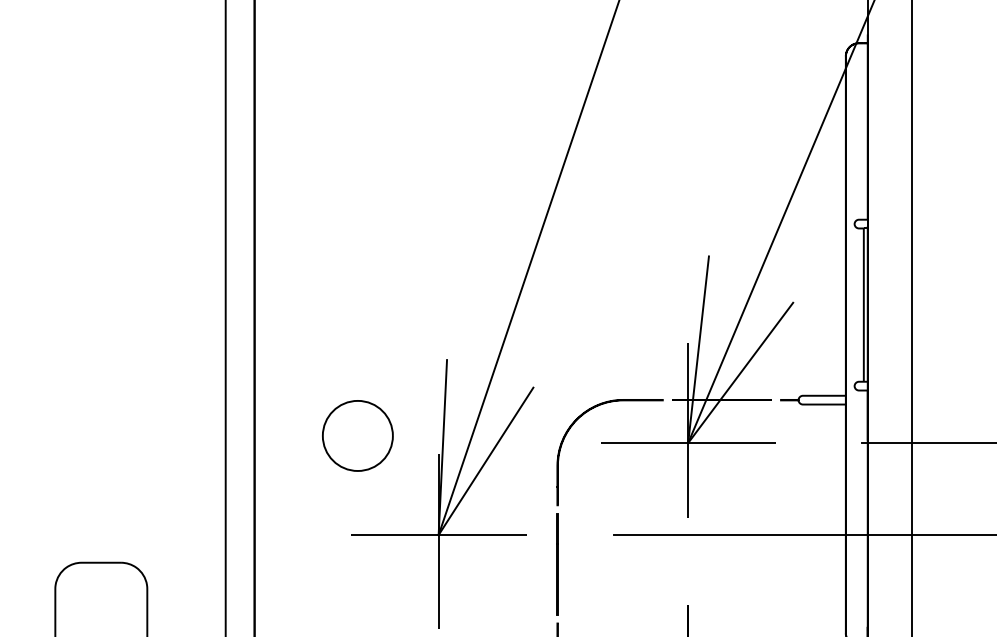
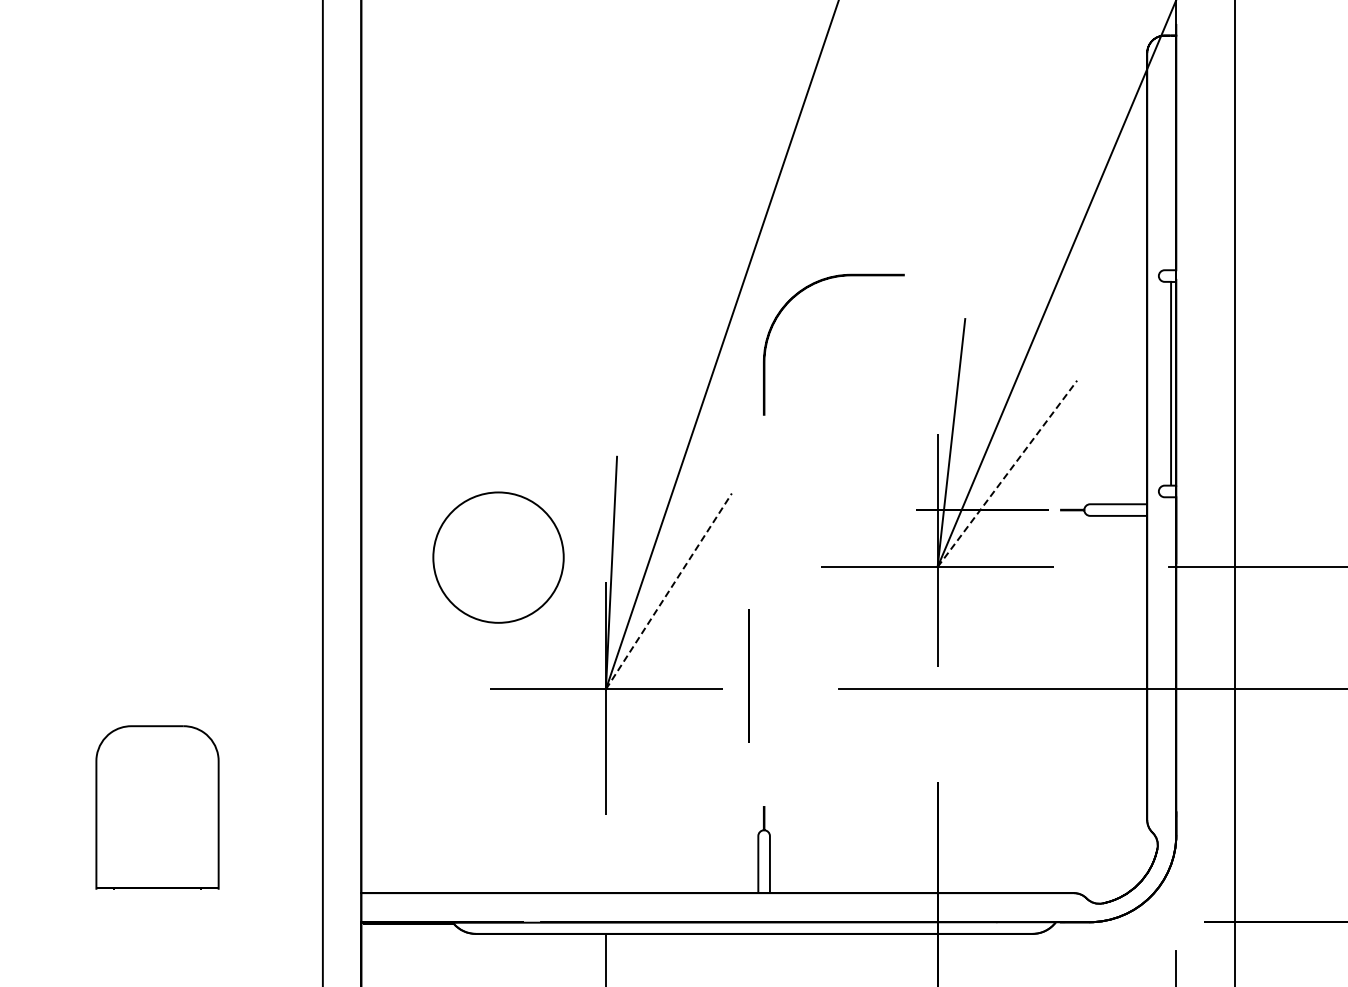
line: (740, 372) -> (1007, 473), solid -> dashed
part: (581, 417) -> (795, 297), moved
circle: (357, 435) -> (498, 557), size x1.4
line: (486, 461) -> (669, 591), solid -> dashed
line: (557, 563) -> (748, 675), moved

